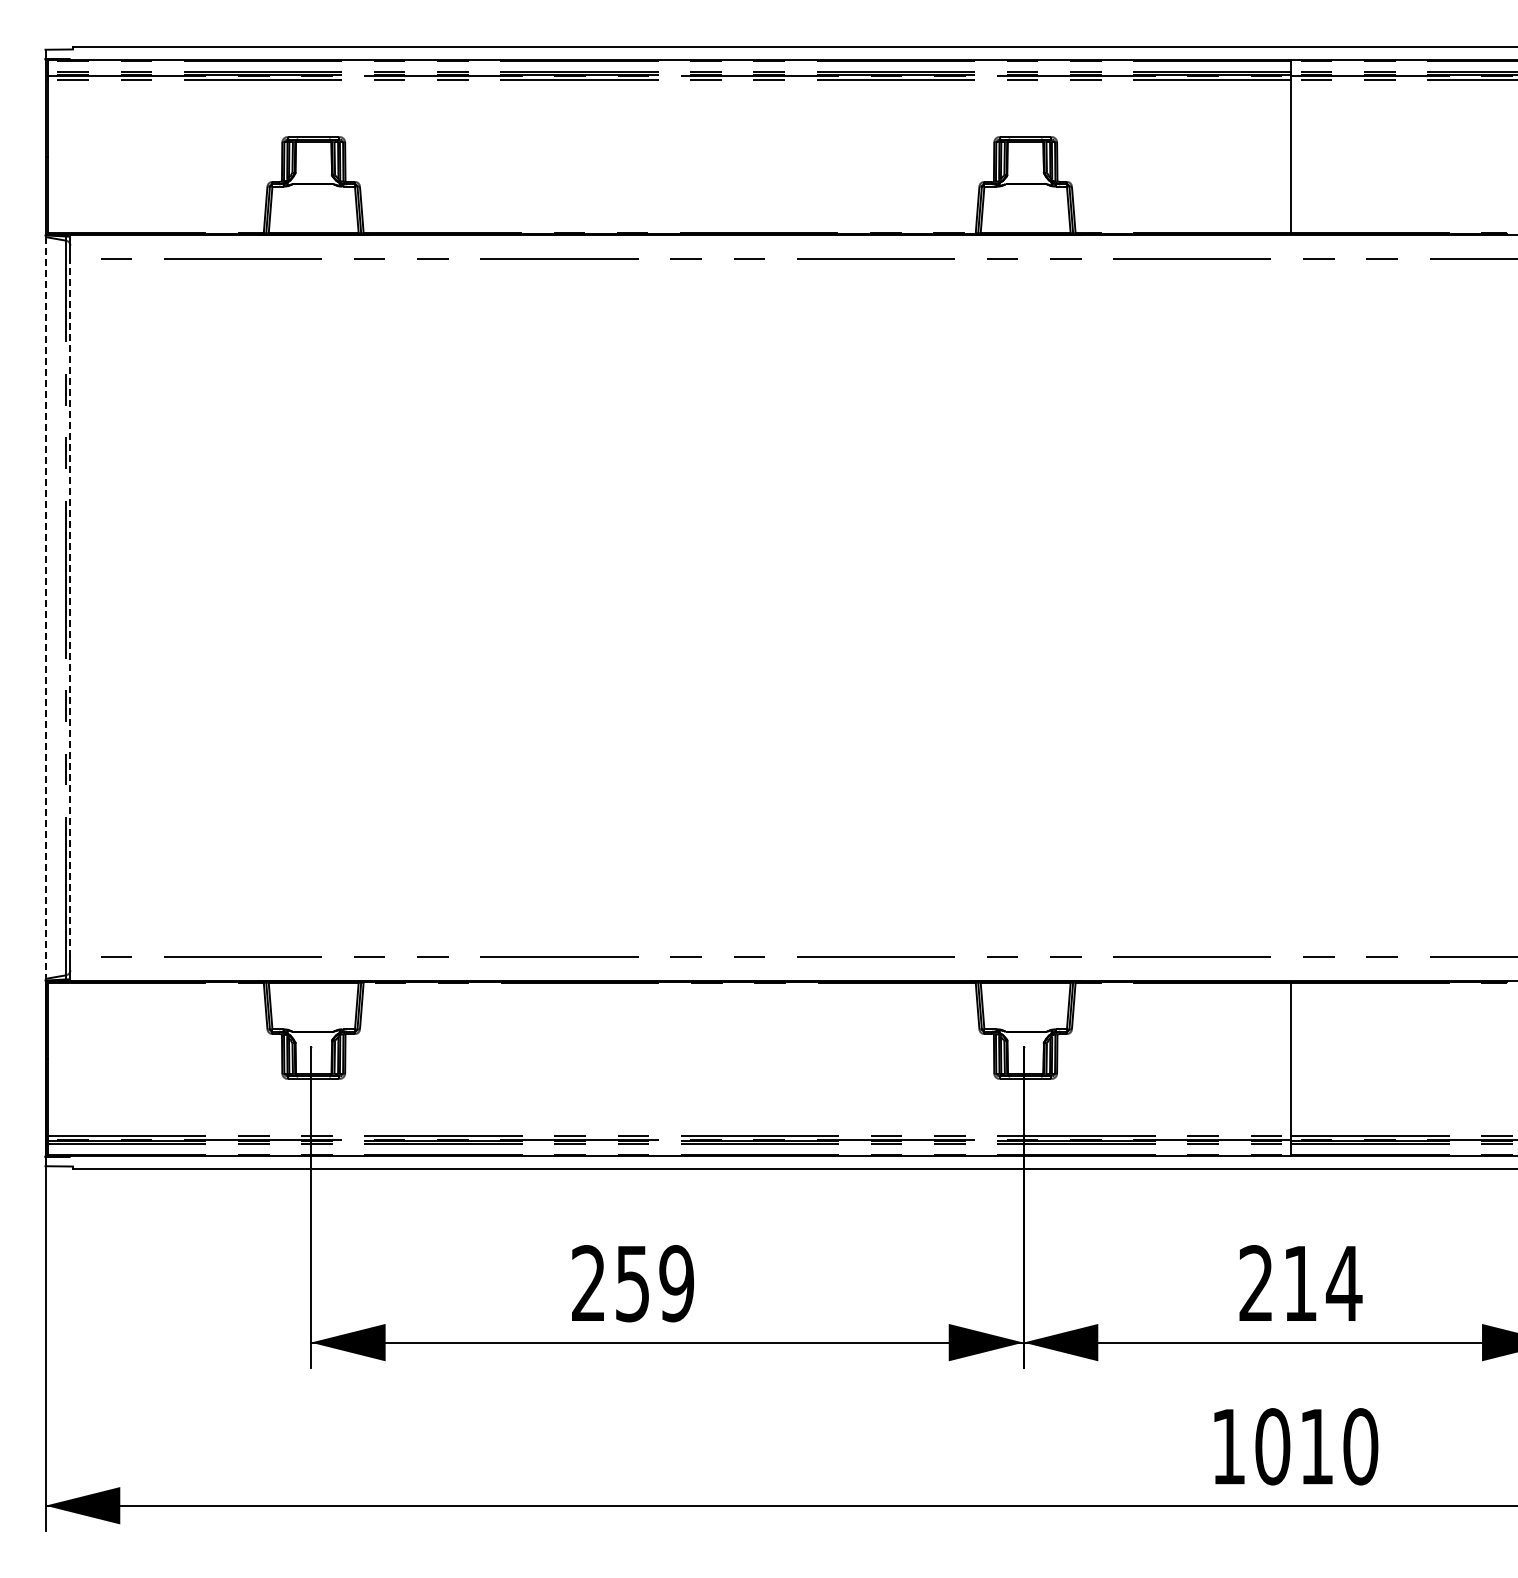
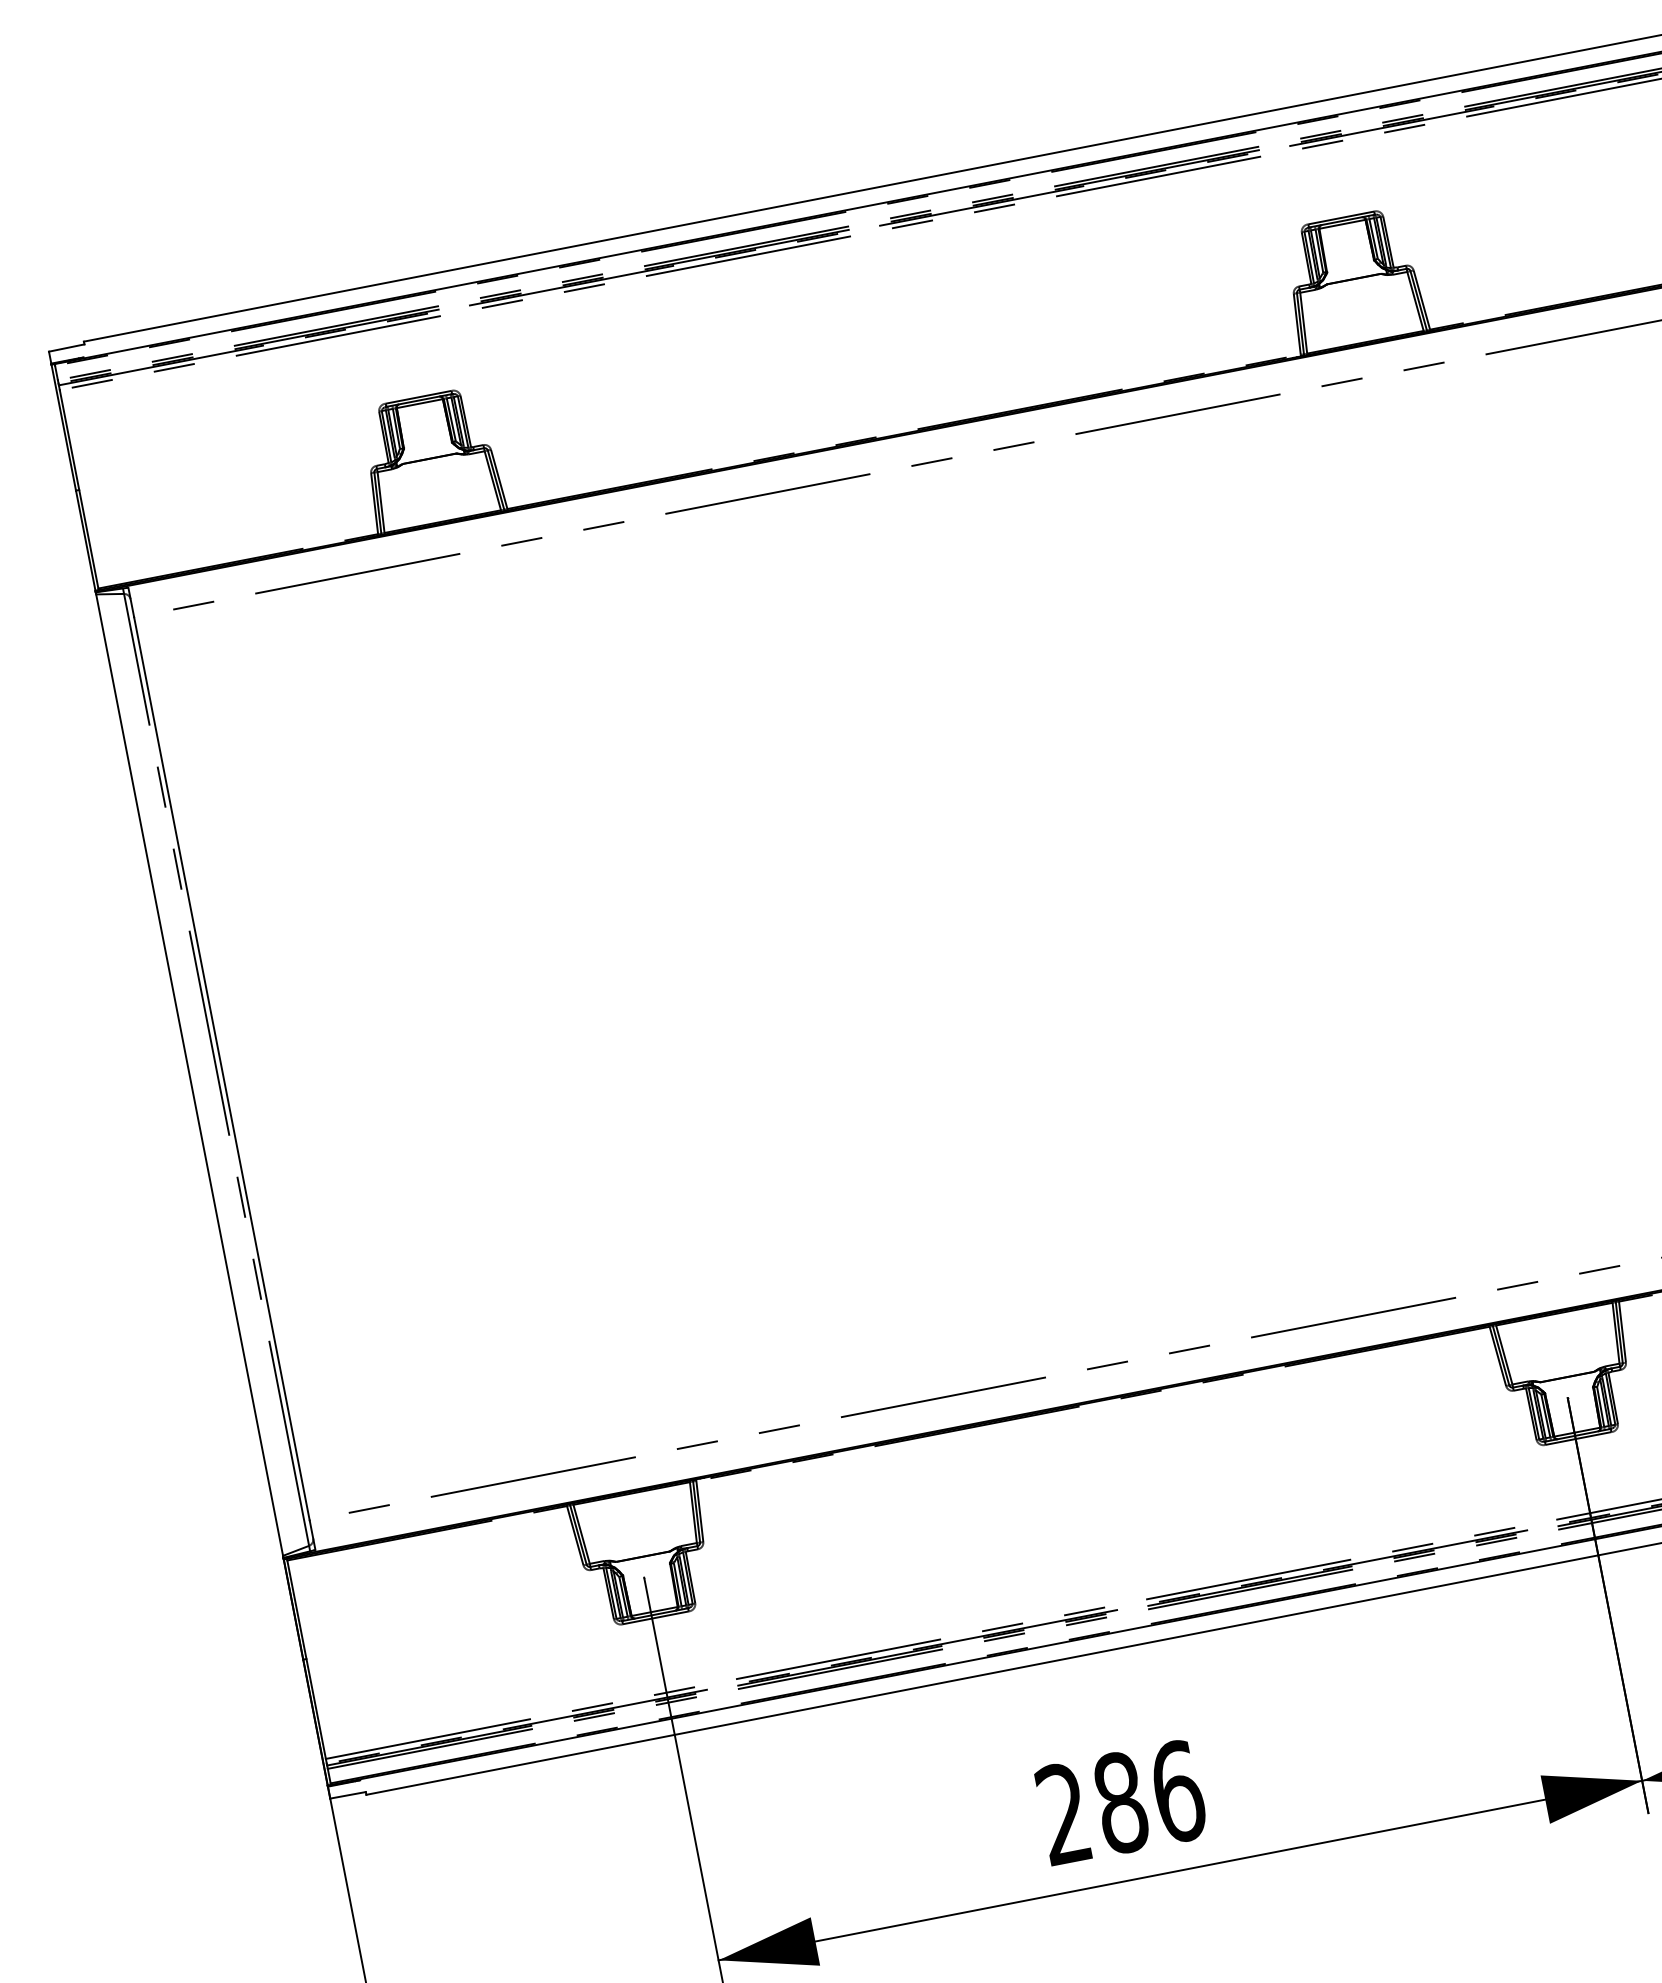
line: (45, 607) -> (189, 1074), dashed -> solid
line: (70, 607) -> (221, 1068), dashed -> solid
text: (654, 1283) -> (1149, 1797), 259 -> 286

